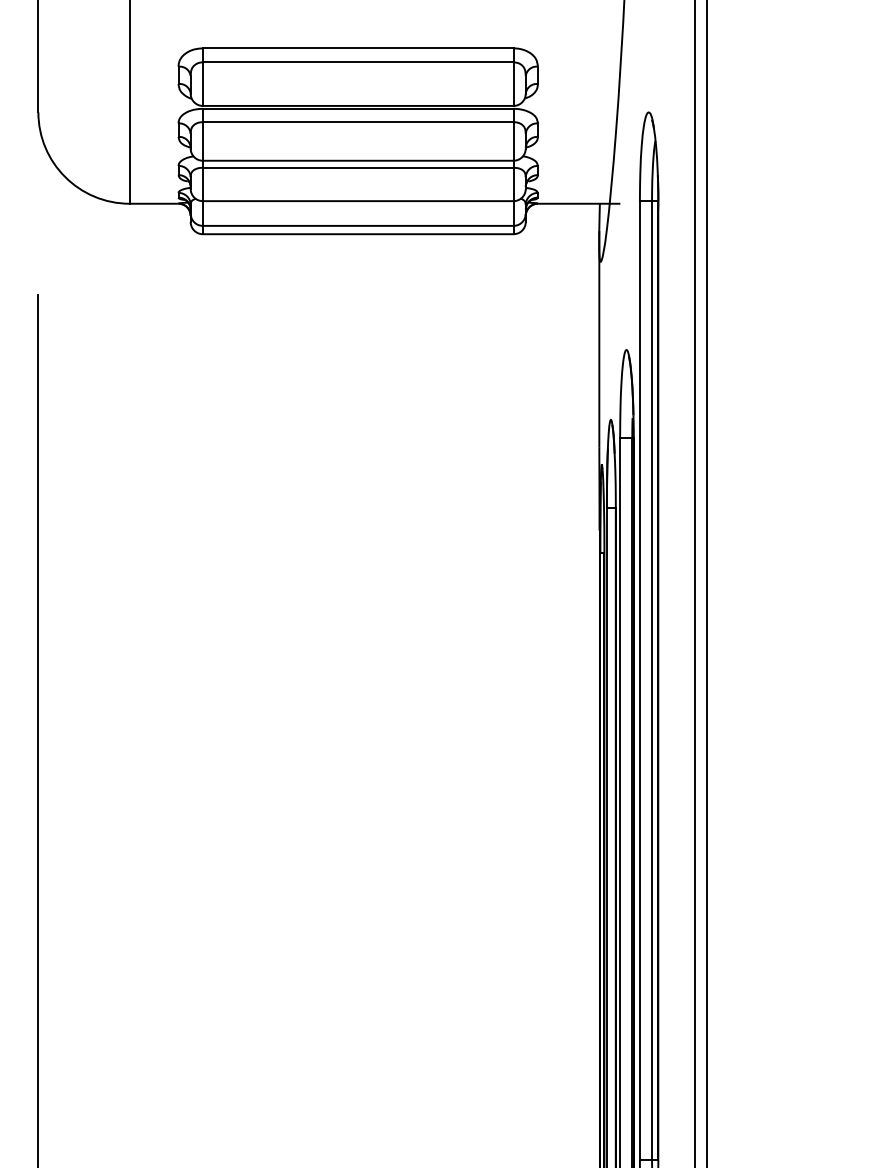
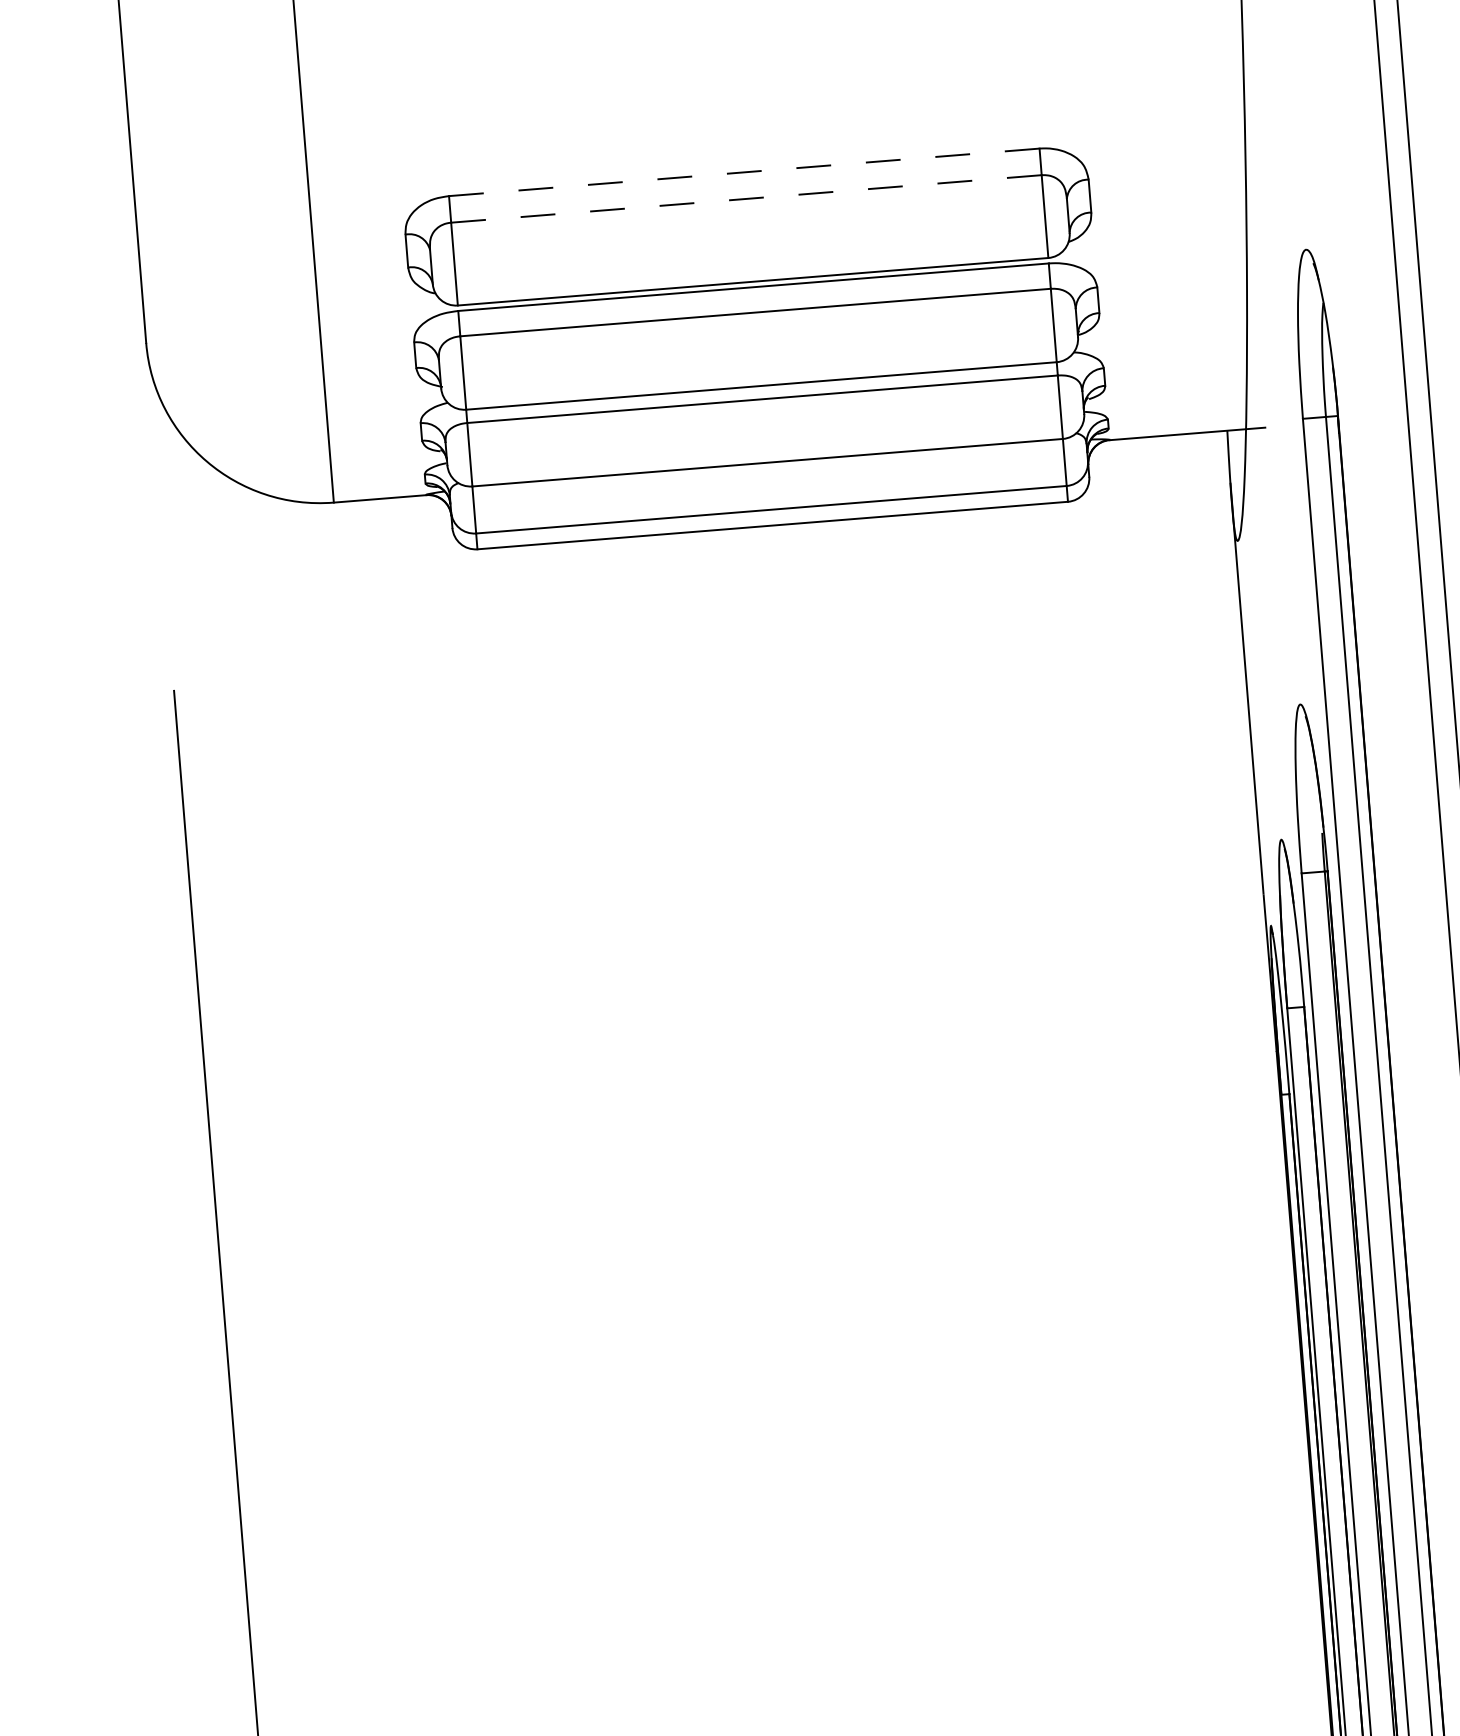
line: (358, 48) -> (744, 172), solid -> dashed
line: (357, 62) -> (745, 199), solid -> dashed

